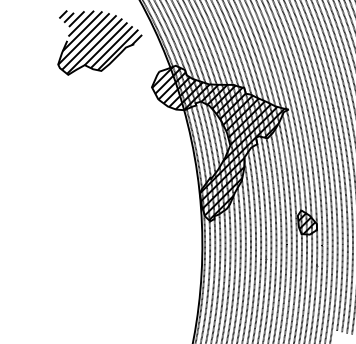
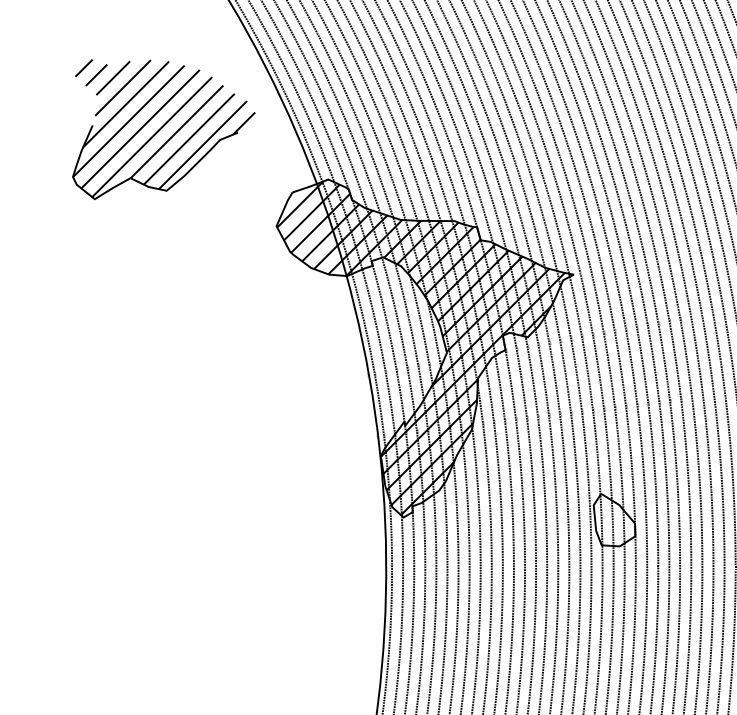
hatch: (307, 223) -> (614, 522), removed

